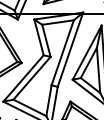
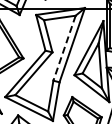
line: (62, 53) -> (64, 48), solid -> dashed

